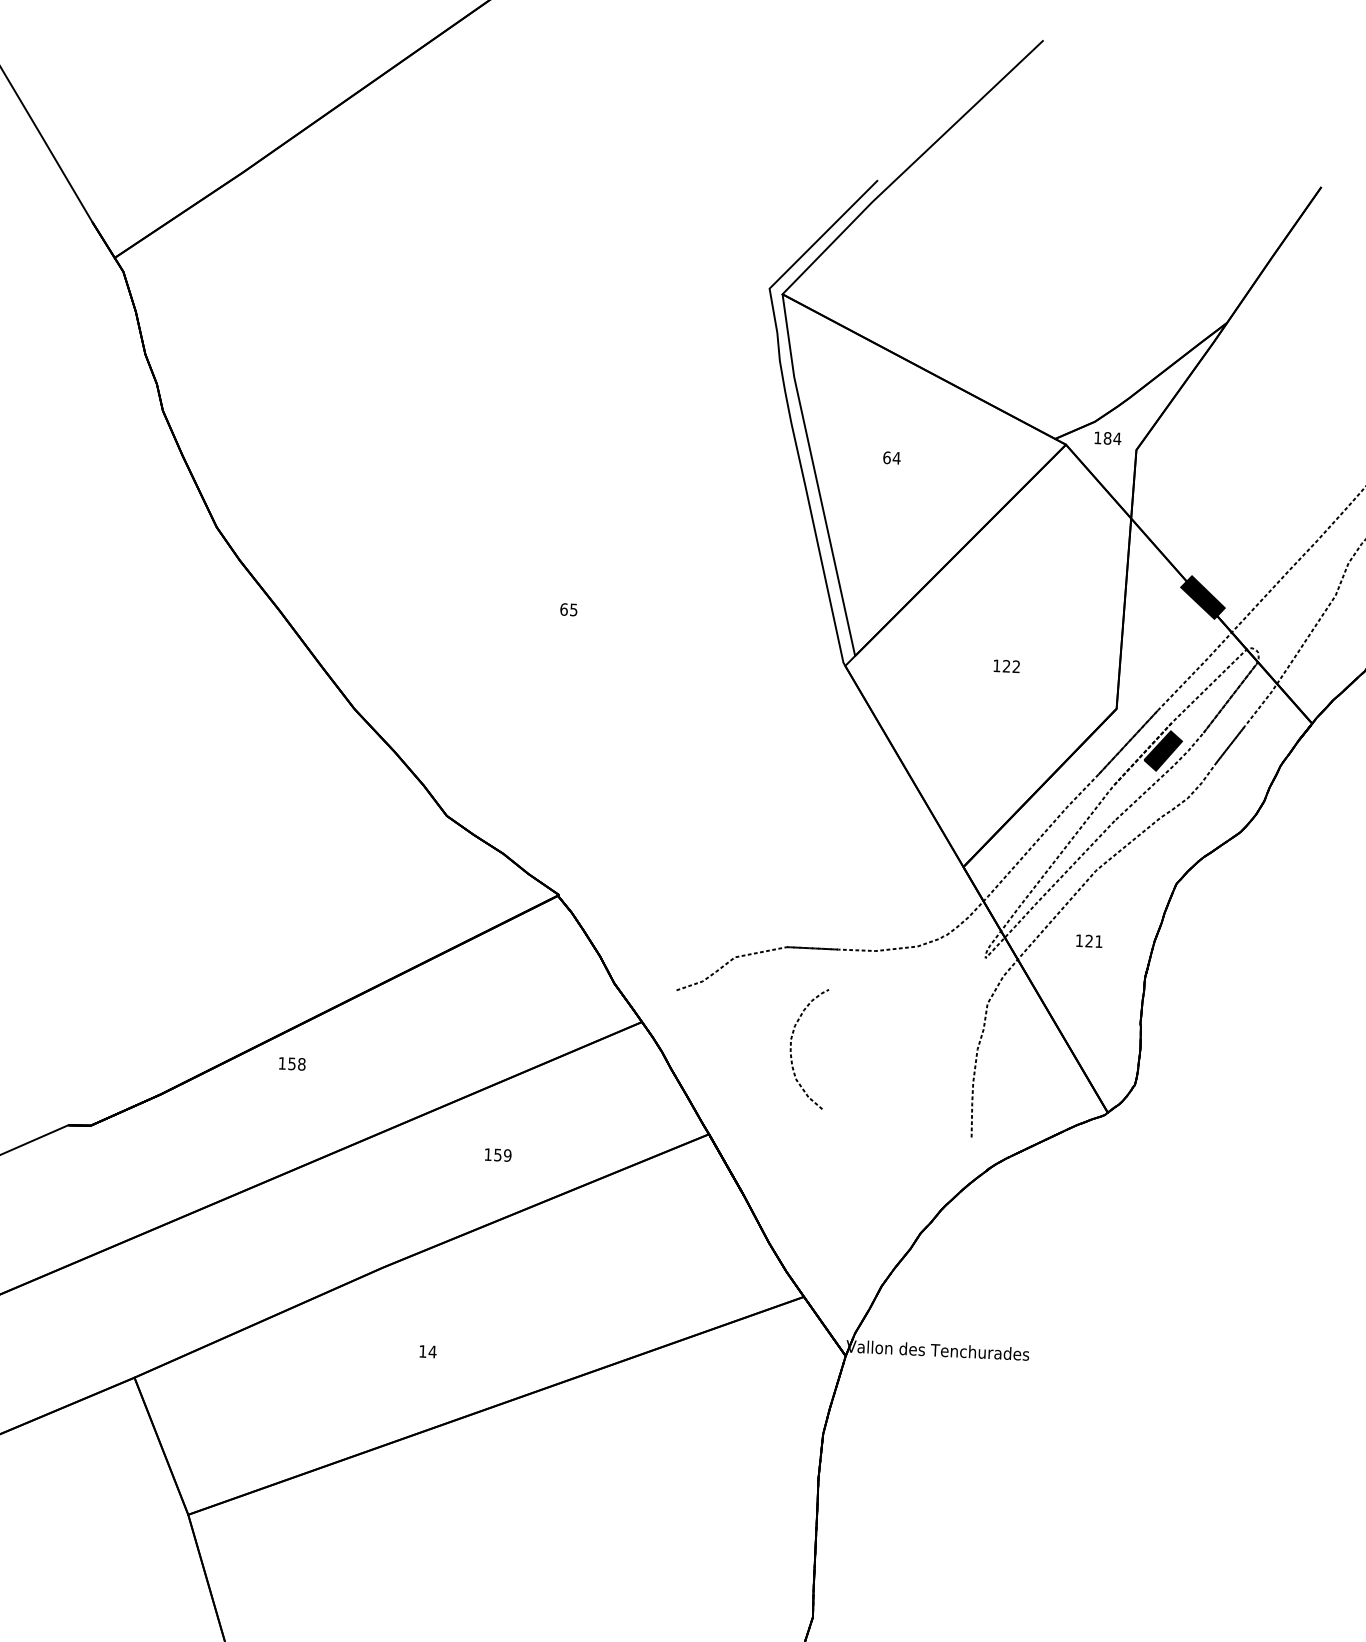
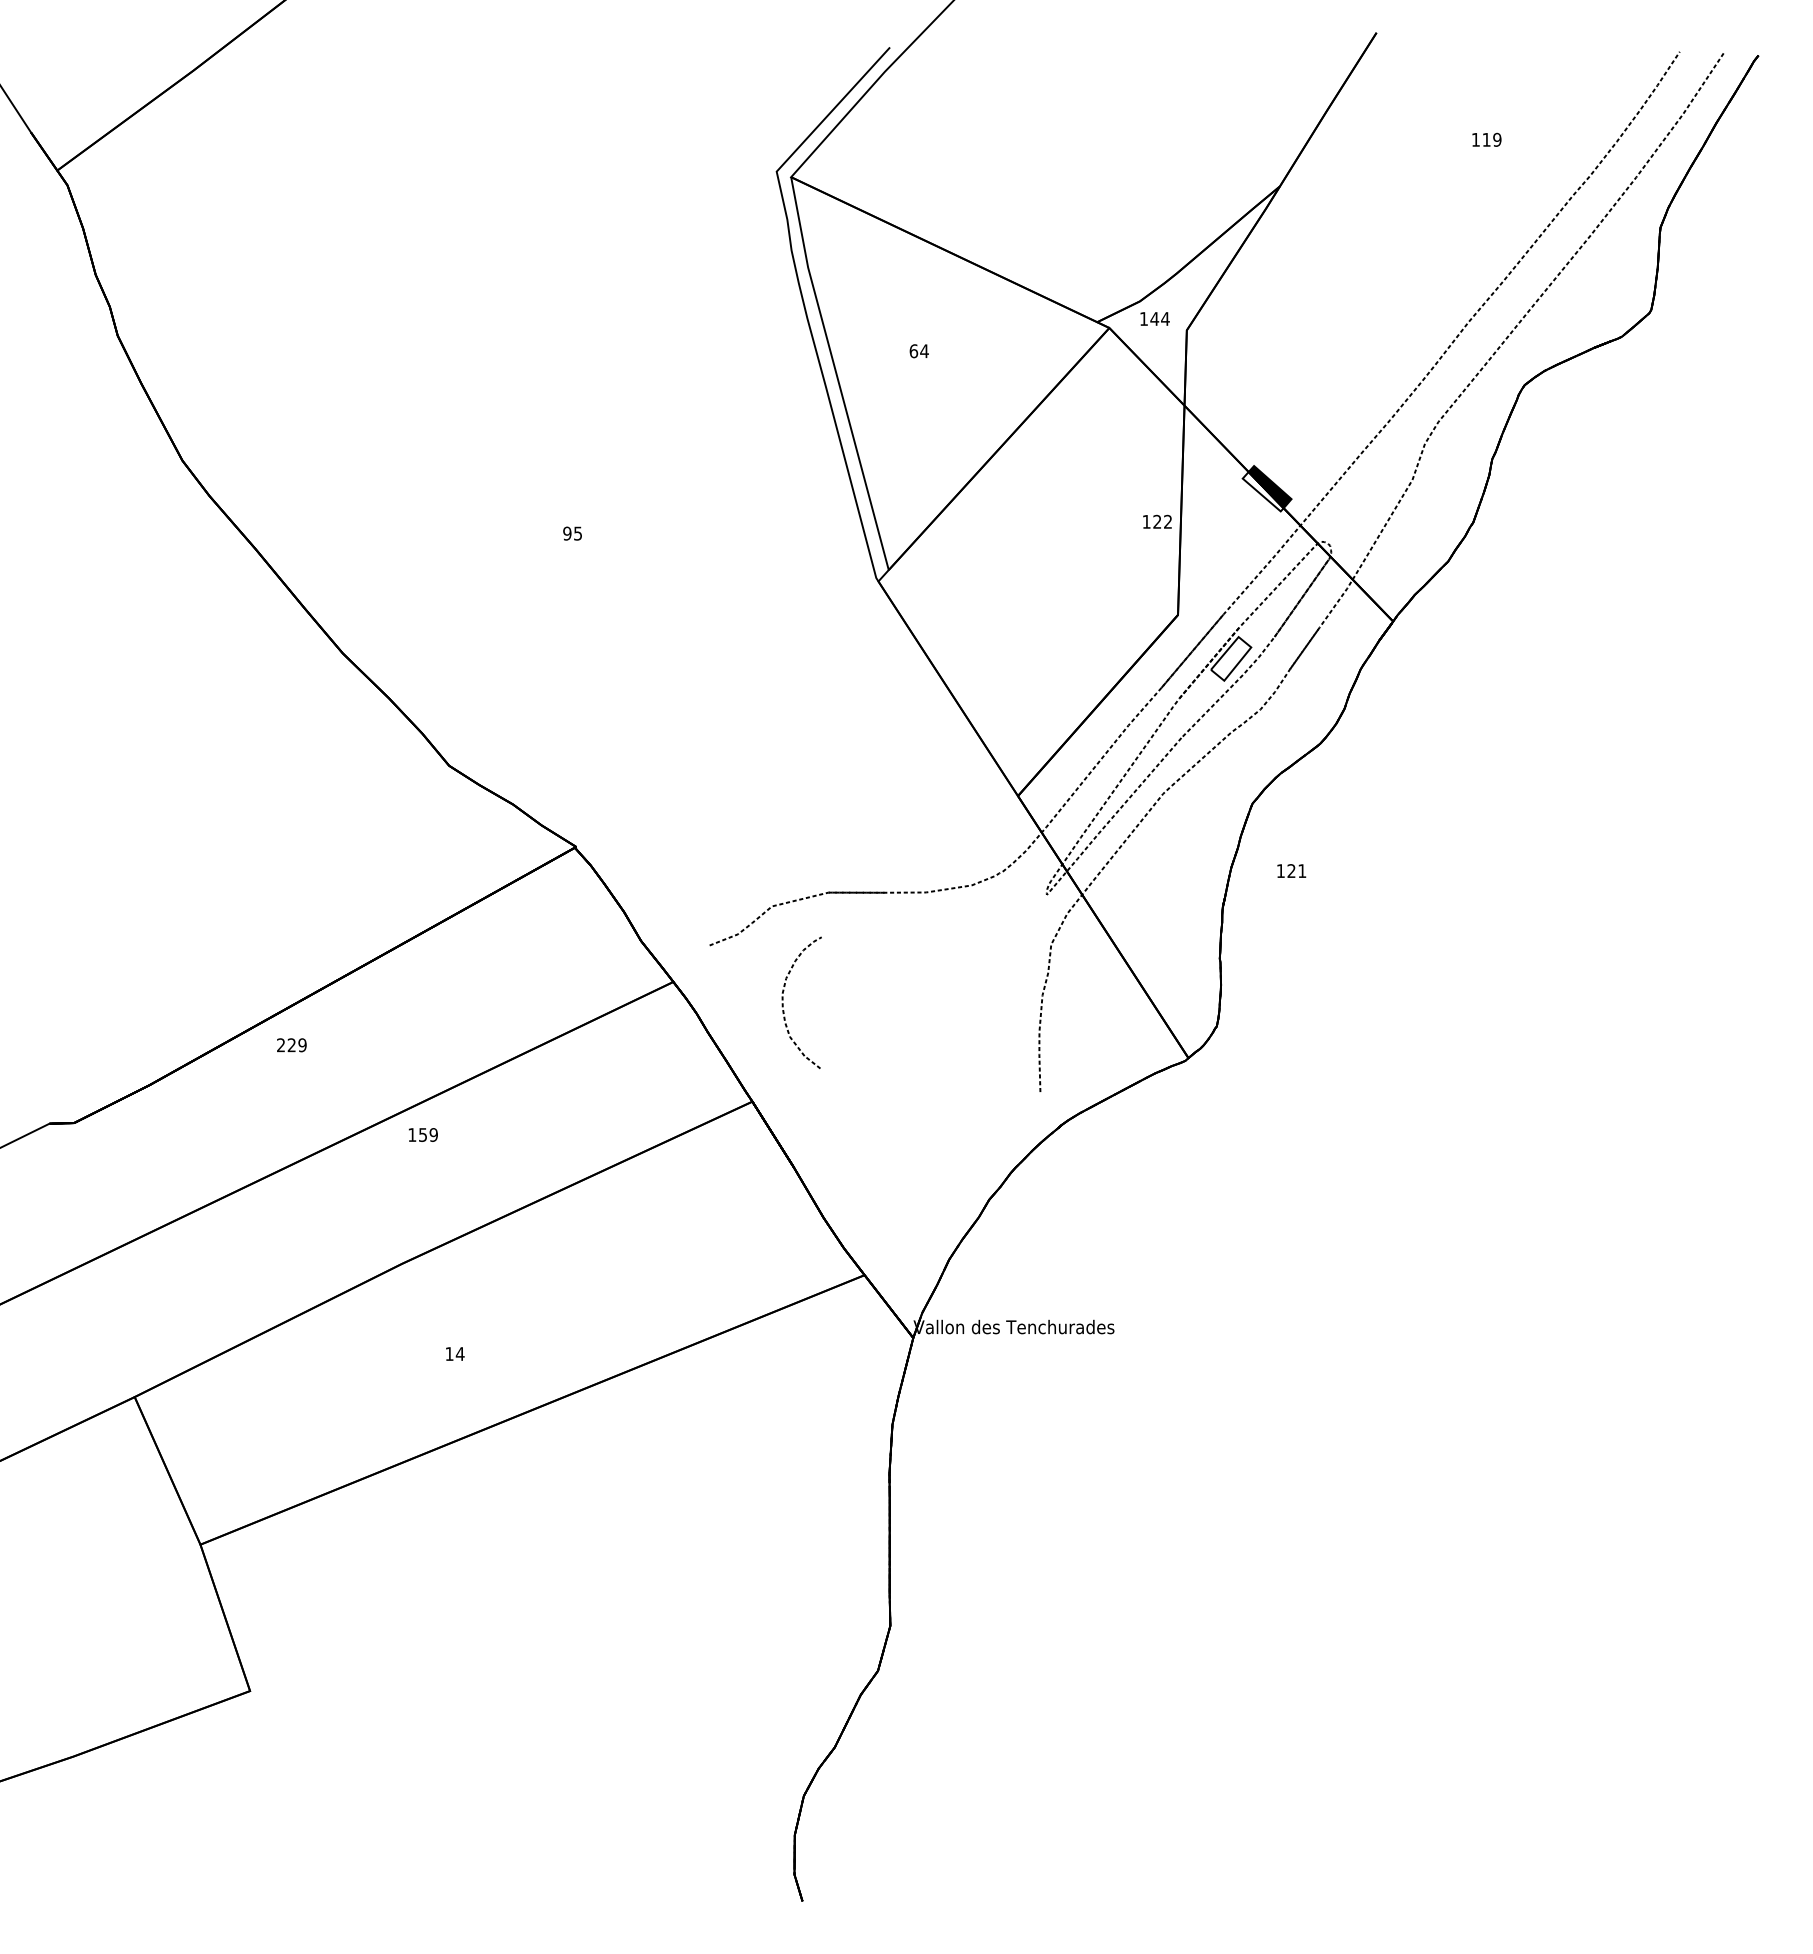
text: (1107, 437) -> (1154, 318), 184 -> 144
fill: (1198, 599) -> (1262, 491), removed
text: (564, 609) -> (567, 533), 65 -> 95
text: (1006, 666) -> (1157, 521), moved
fill: (1162, 750) -> (1230, 658), removed
text: (1089, 940) -> (1291, 870), moved
part: (791, 1048) -> (783, 1003), moved
text: (291, 1064) -> (291, 1045), 158 -> 229
text: (497, 1154) -> (422, 1134), moved

